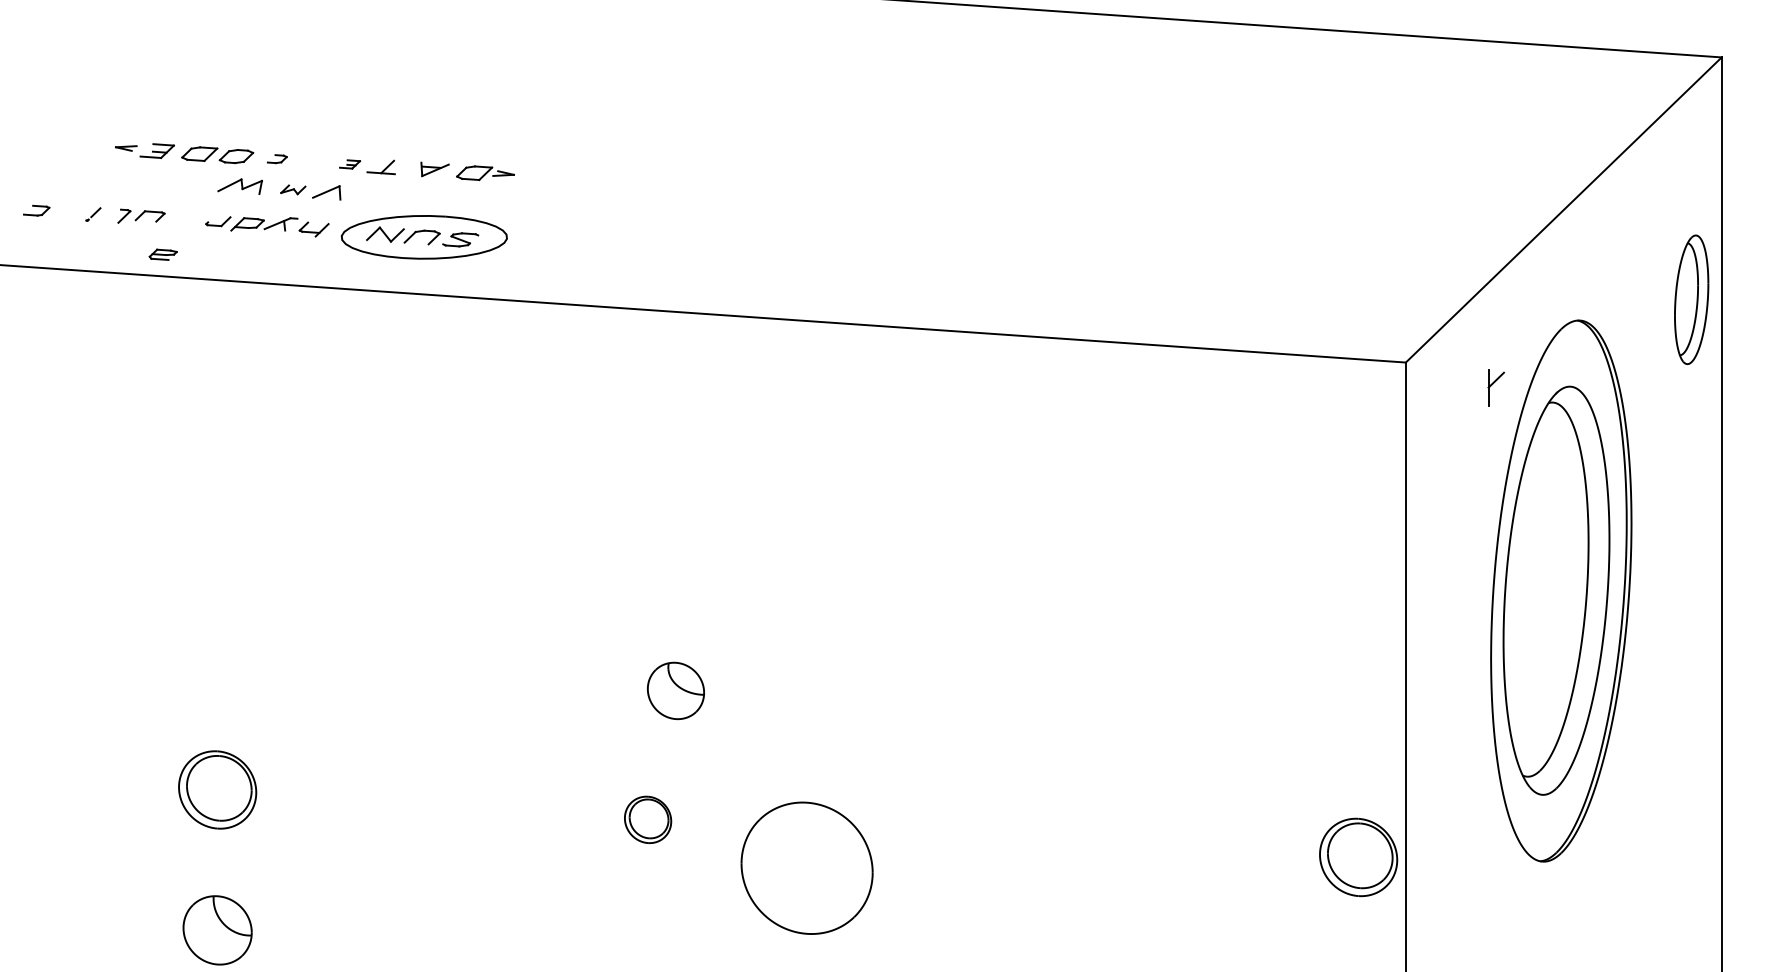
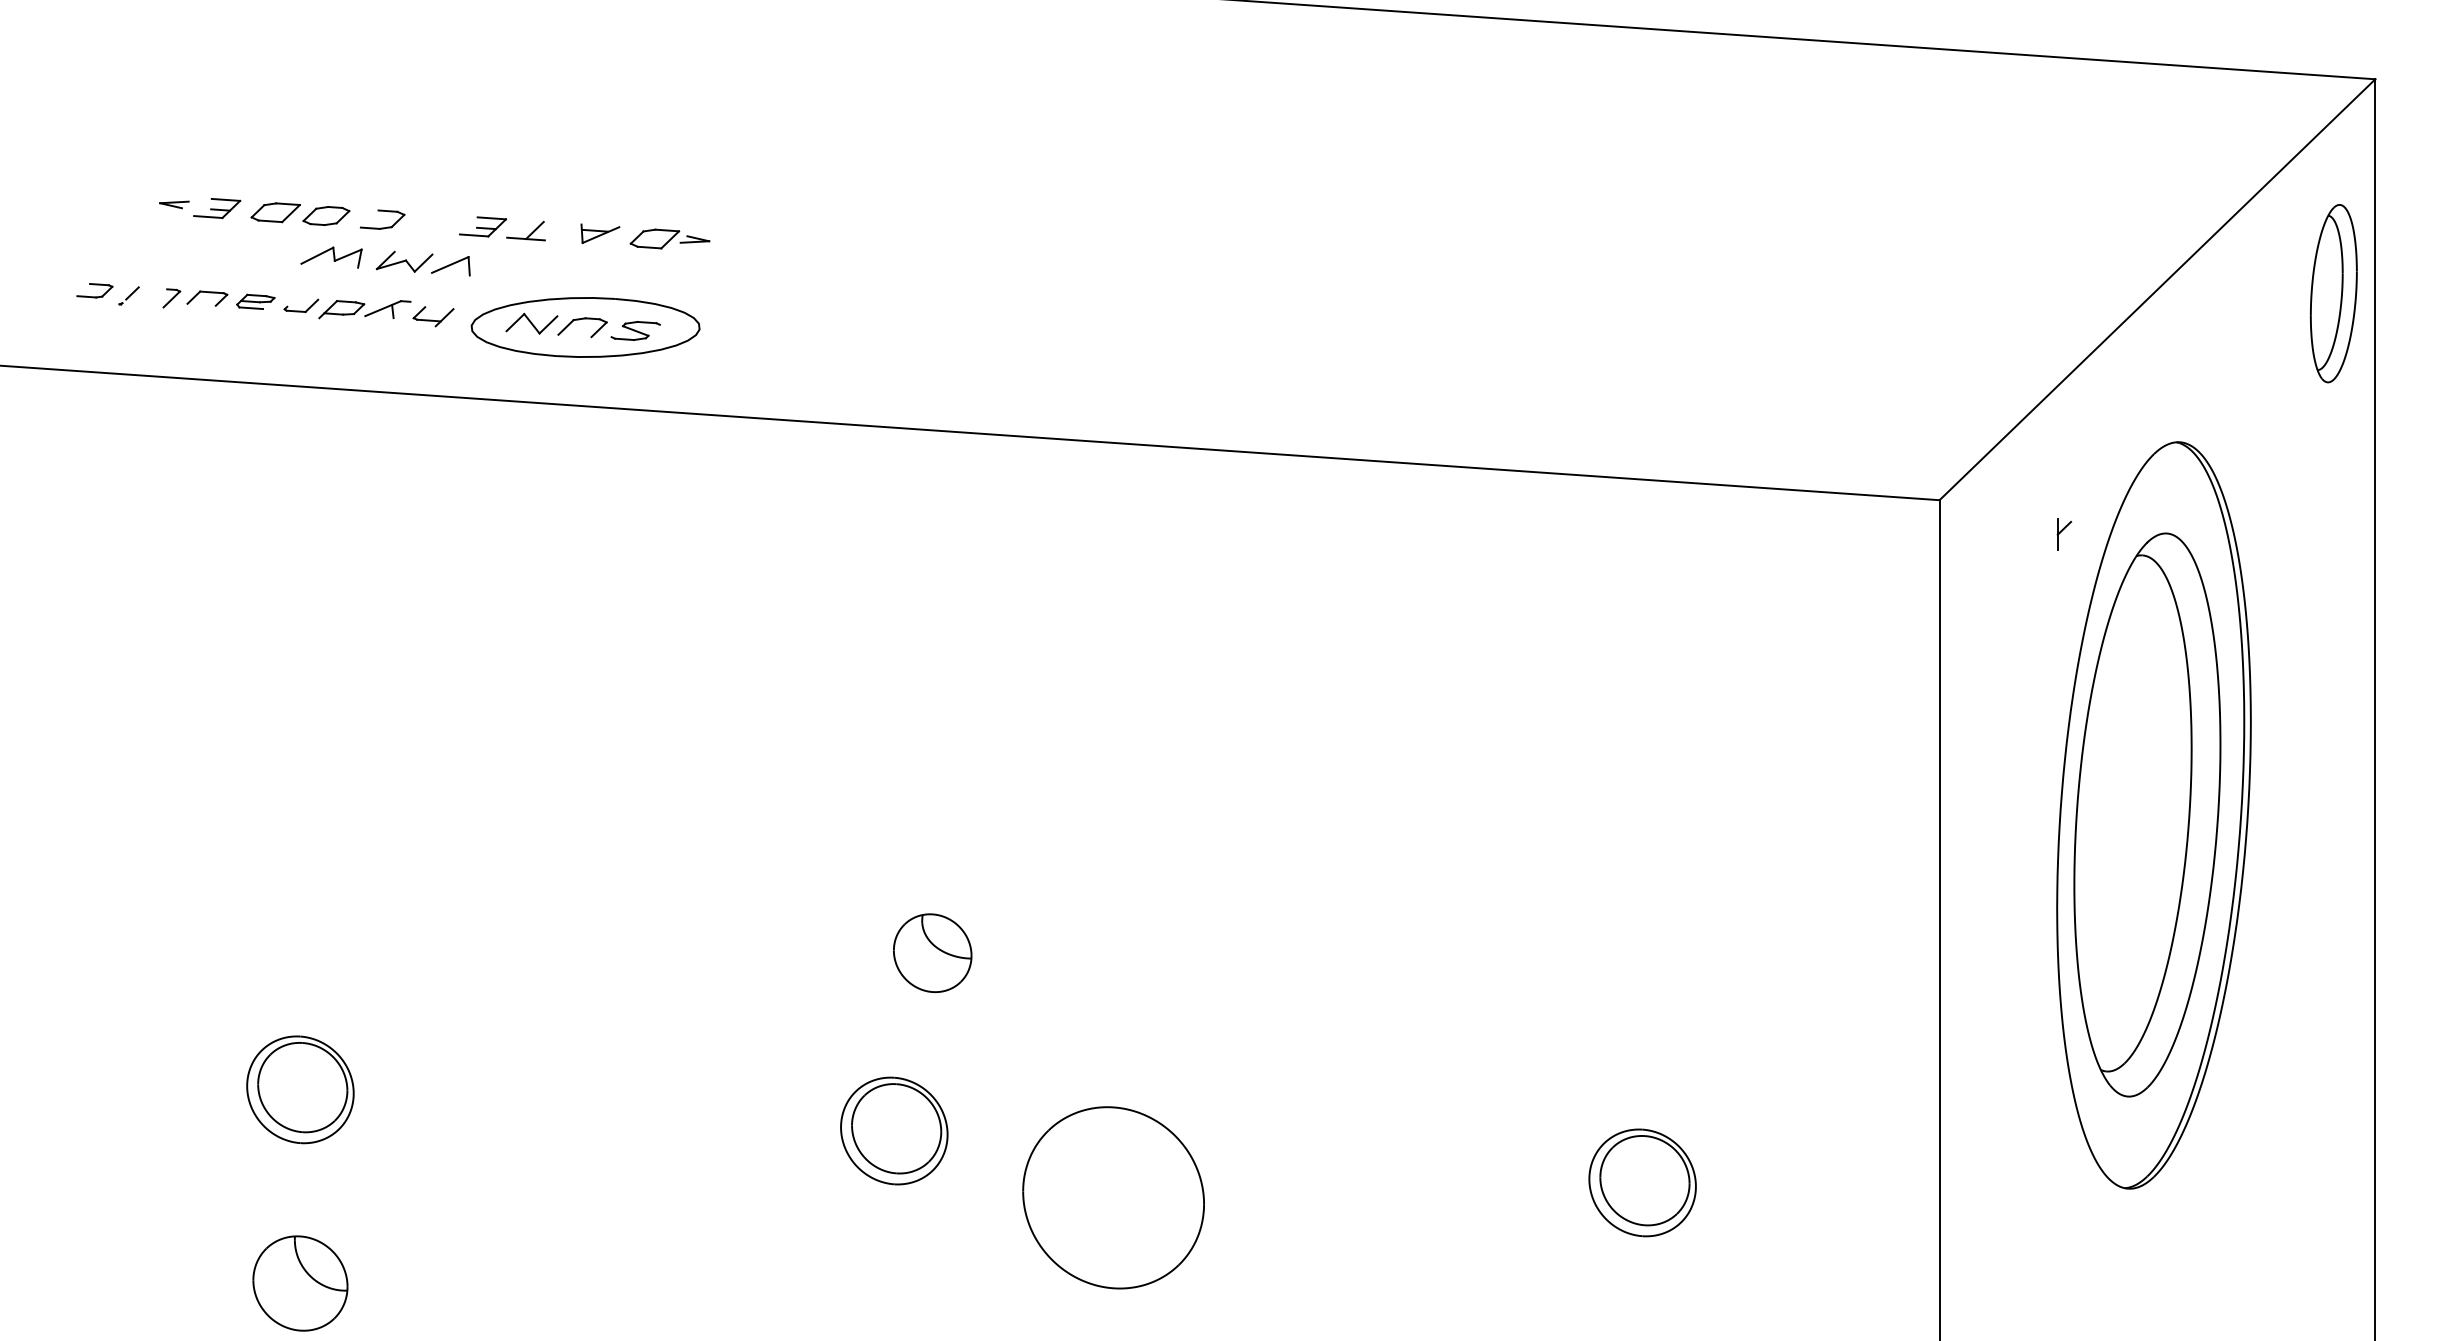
part: (277, 158) -> (383, 218), size x1.67
part: (349, 164) -> (482, 226), size x1.67
part: (293, 189) -> (405, 261), size x1.67
part: (36, 210) -> (94, 290), moved
part: (162, 254) -> (254, 301), moved
part: (1691, 299) -> (2333, 293), moved
part: (1496, 387) -> (2064, 534), size x0.62
part: (647, 819) -> (893, 1130), size x1.67
part: (1358, 857) -> (1642, 1182), moved

